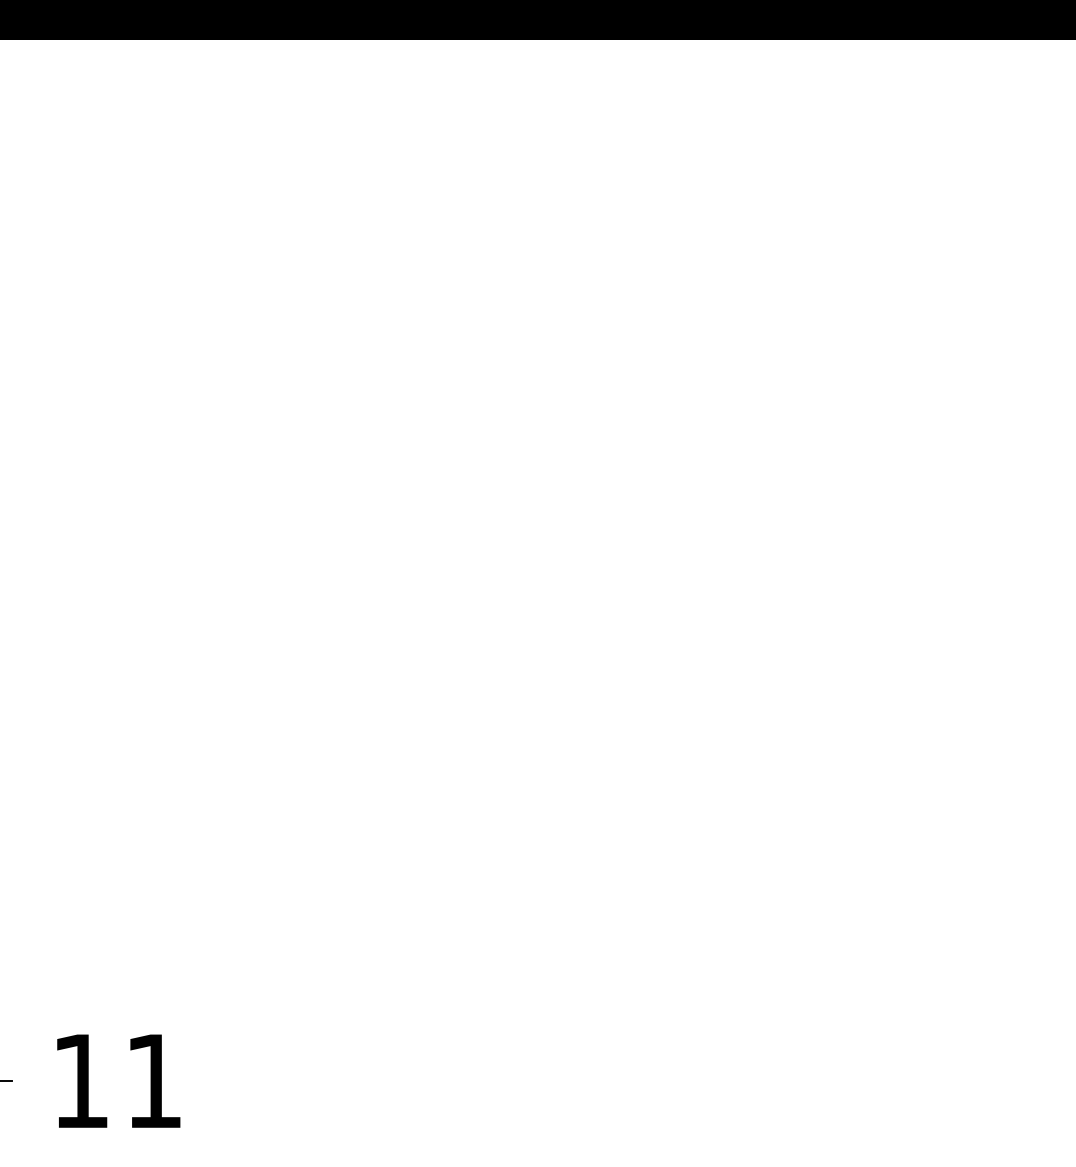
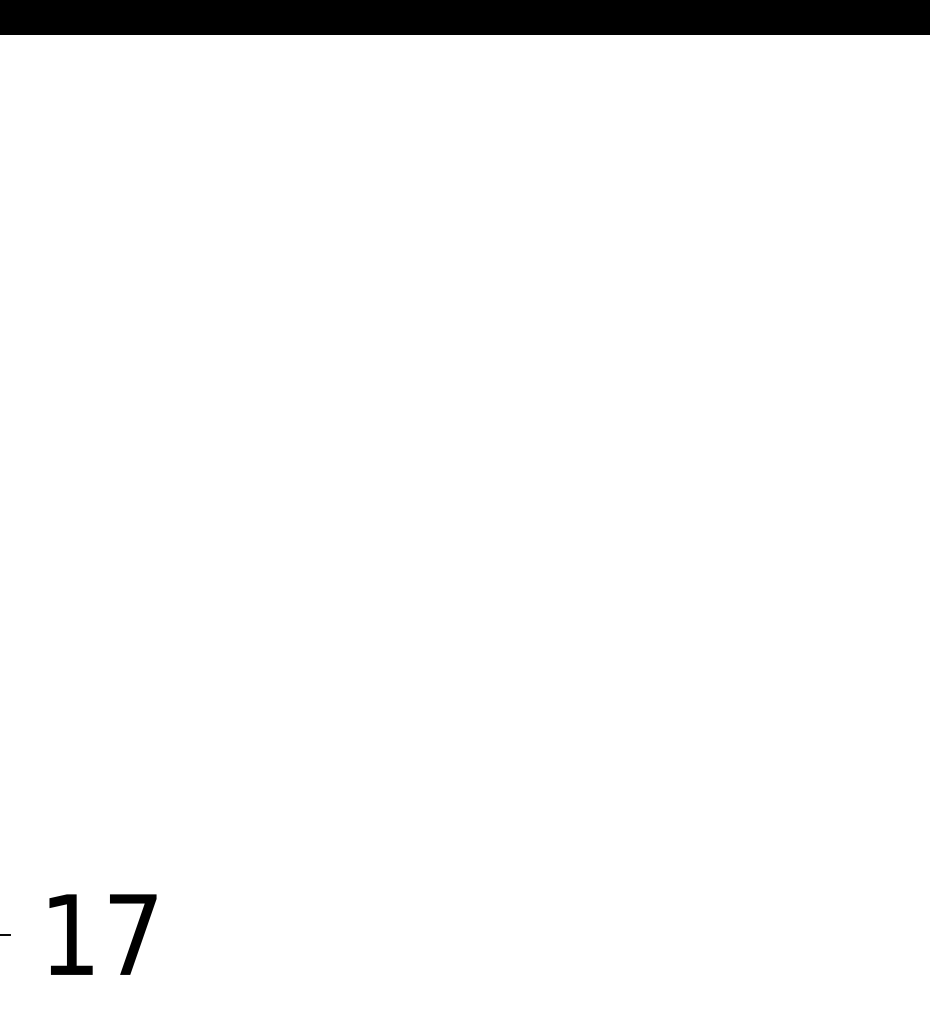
text: (154, 1080) -> (133, 934), 11 -> 17

